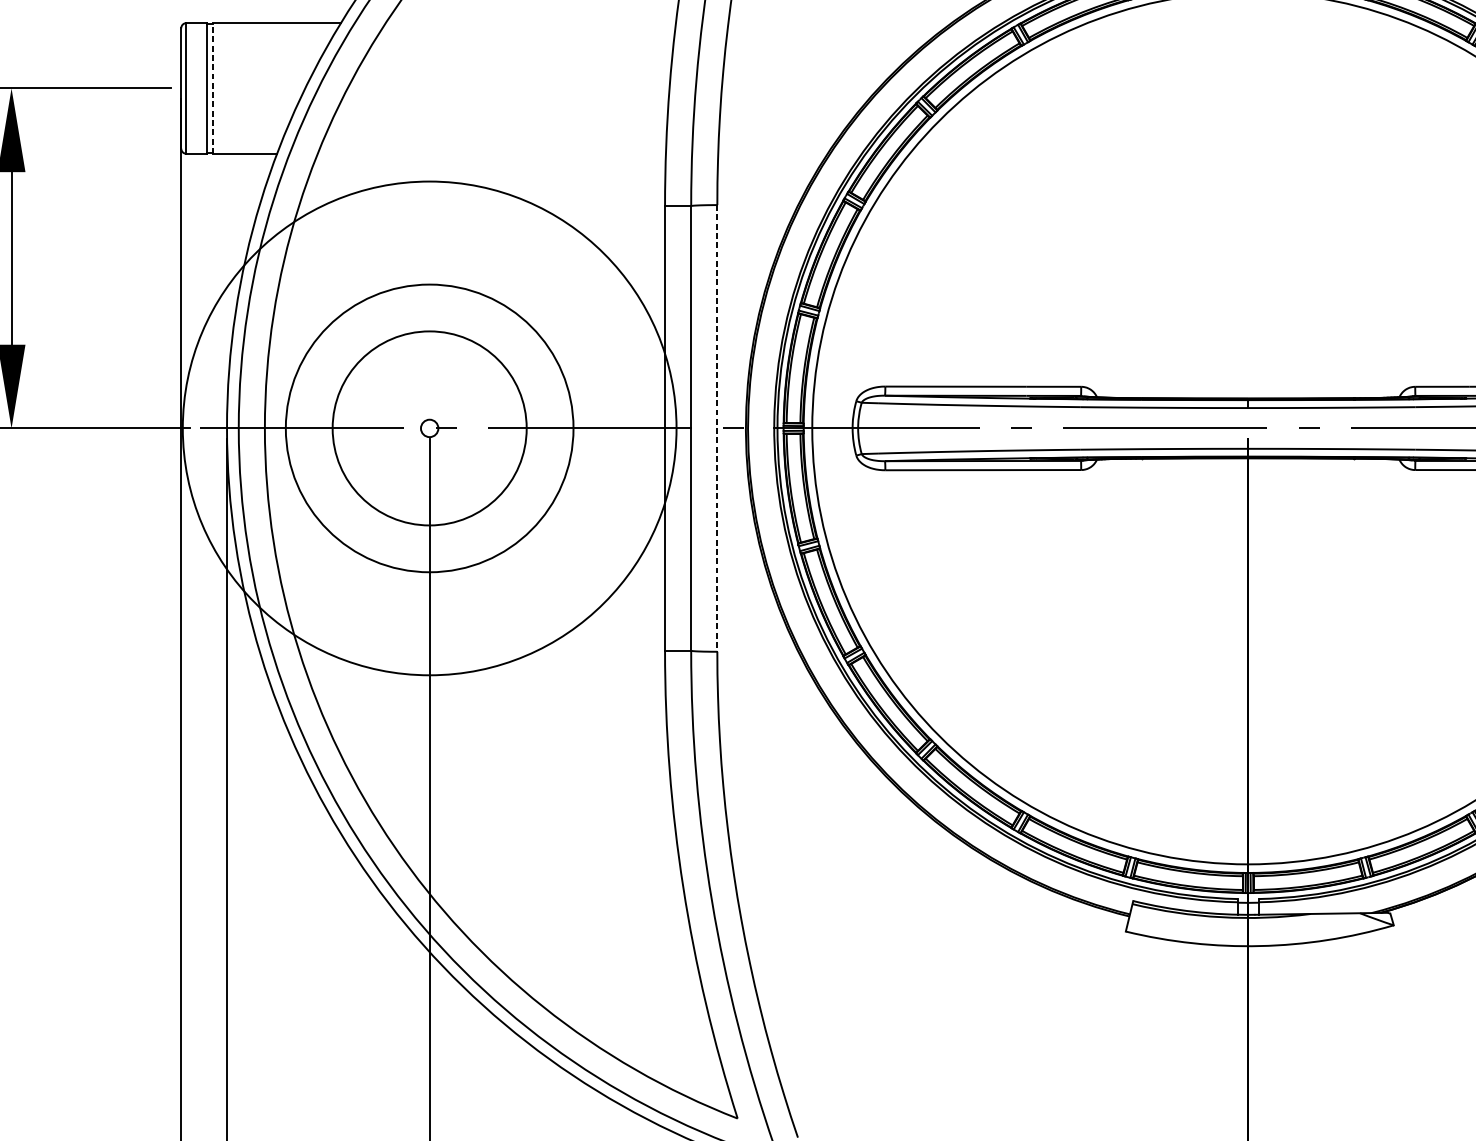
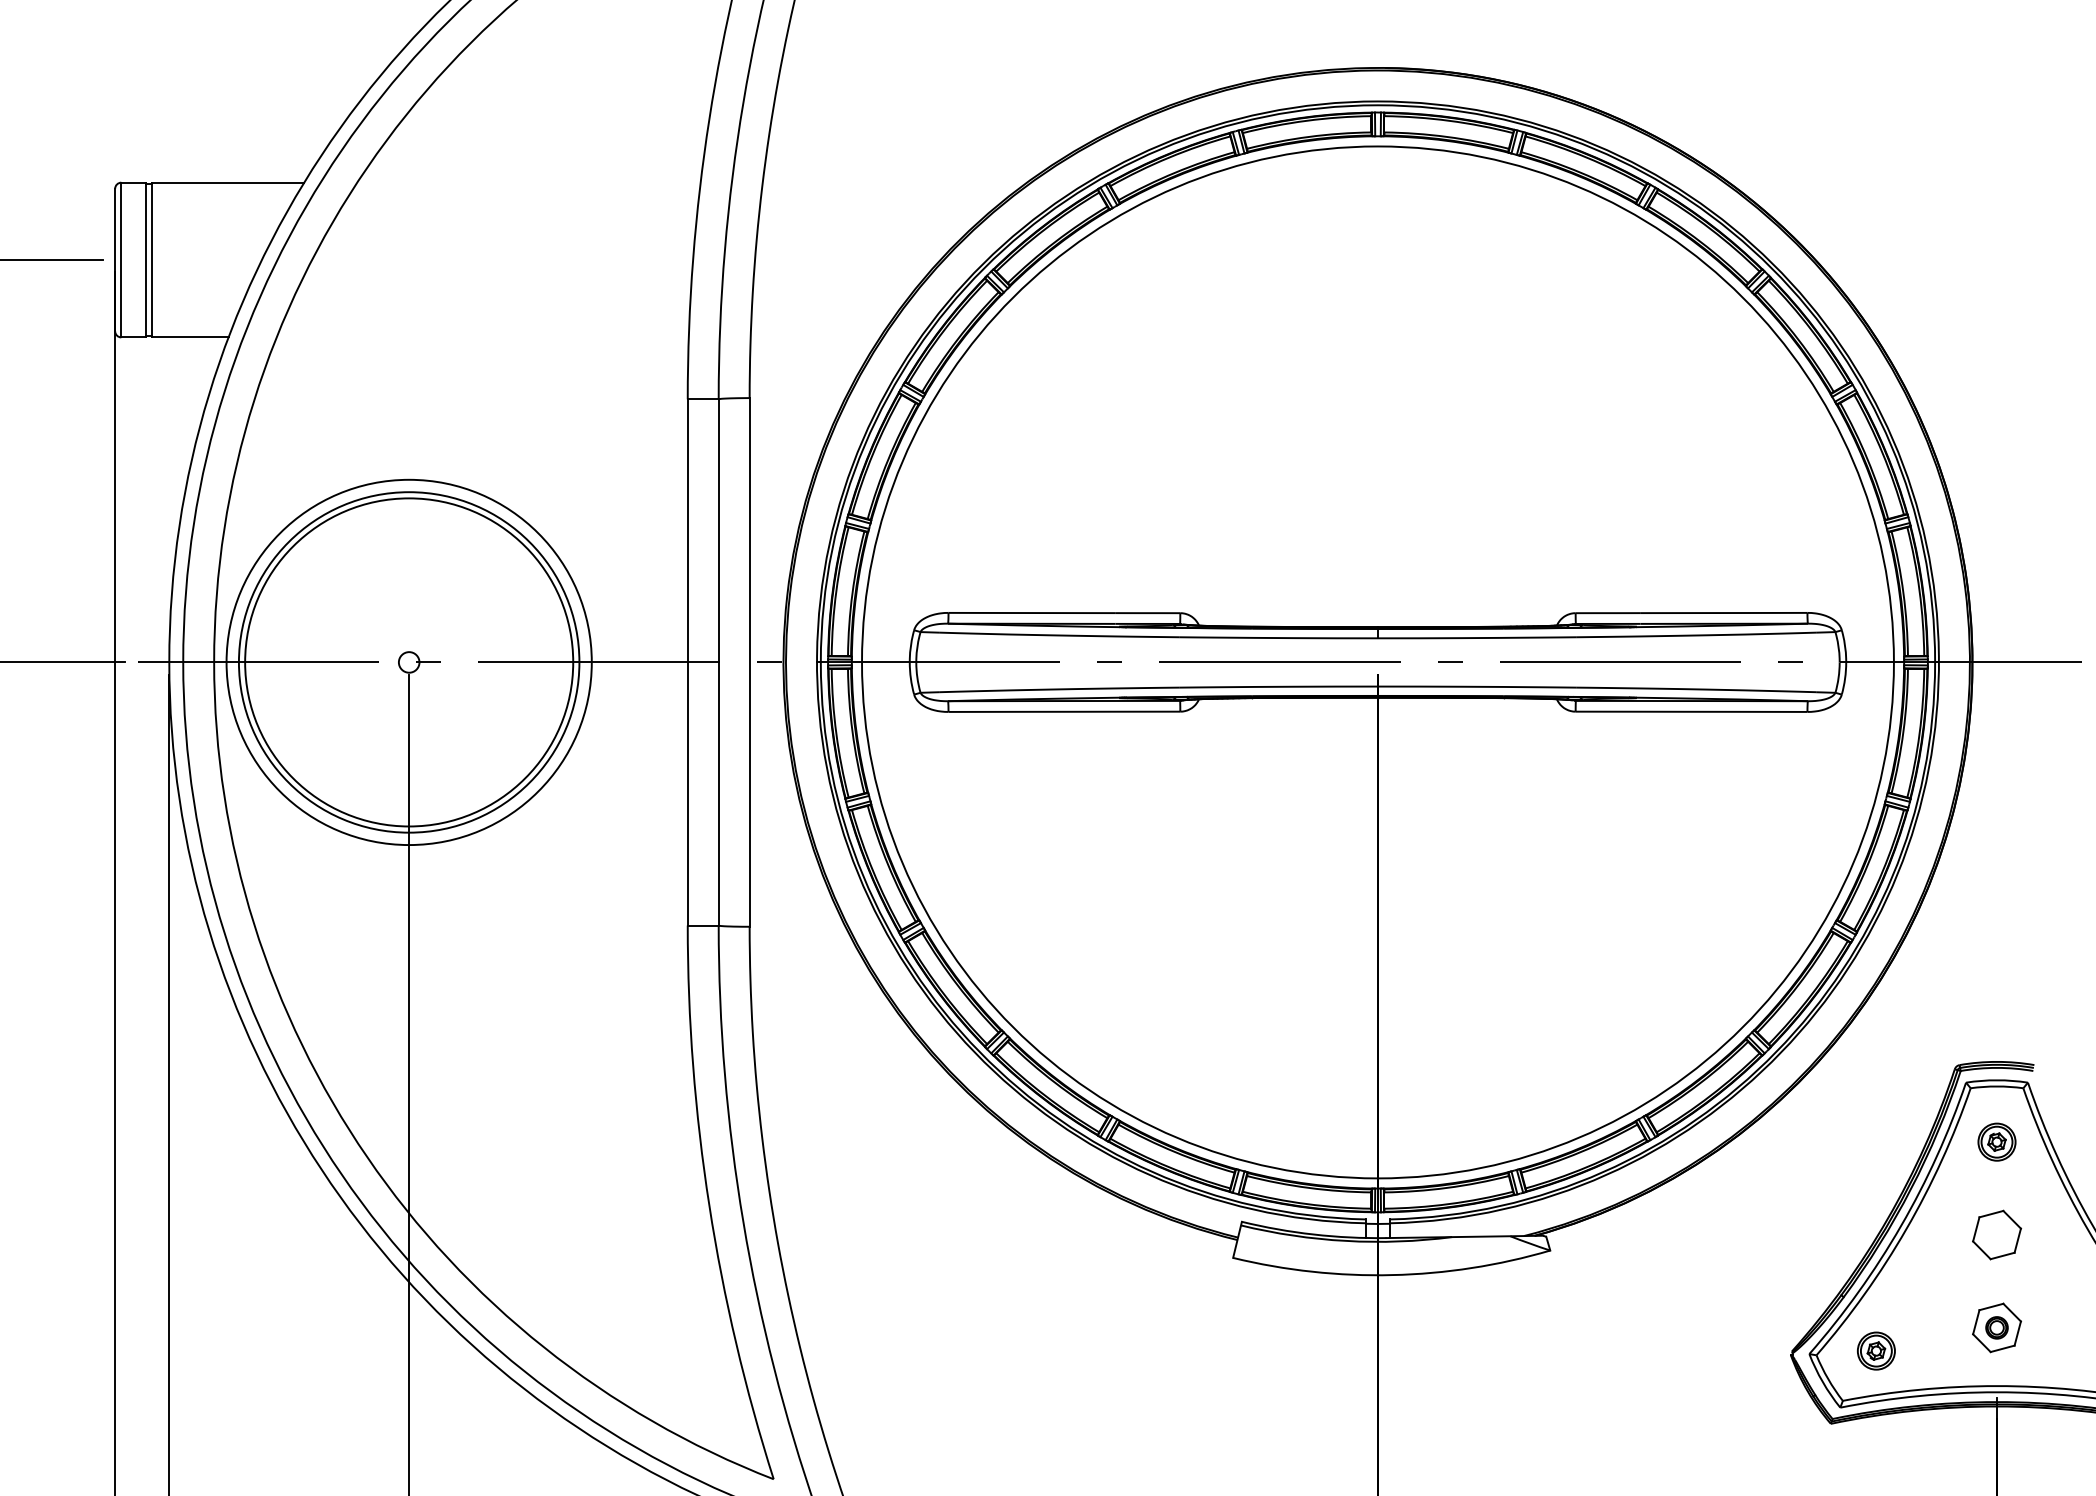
line: (212, 87) -> (152, 259), dashed -> solid
circle: (429, 428) -> (408, 662), size x0.62
circle: (429, 428) -> (409, 662), size x1.43
line: (717, 428) -> (749, 662), dashed -> solid

